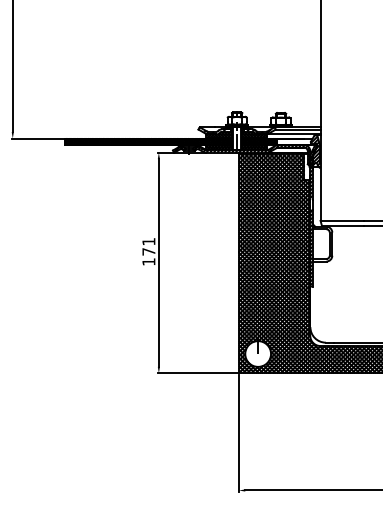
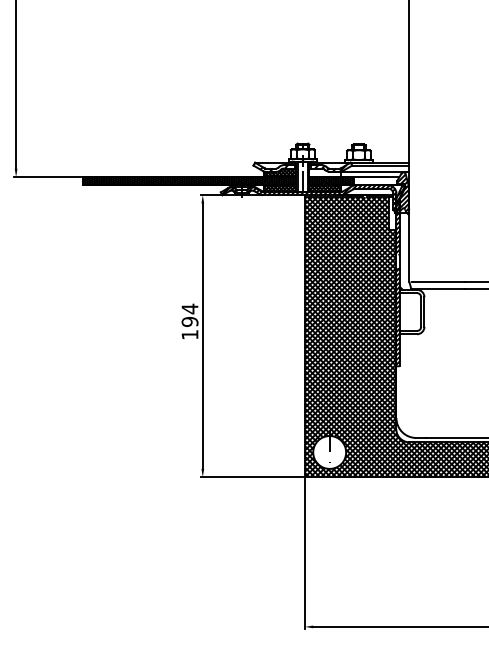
hatch: (254, 134) -> (325, 172), removed
text: (148, 246) -> (189, 314), 171 -> 194

